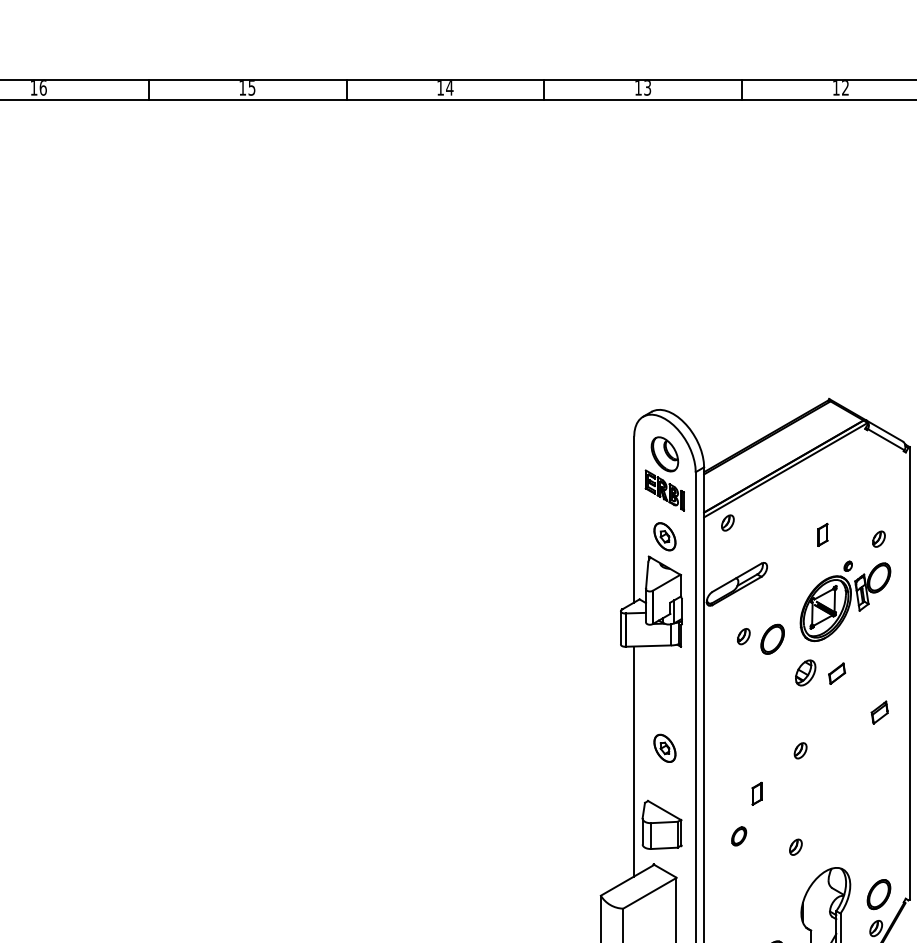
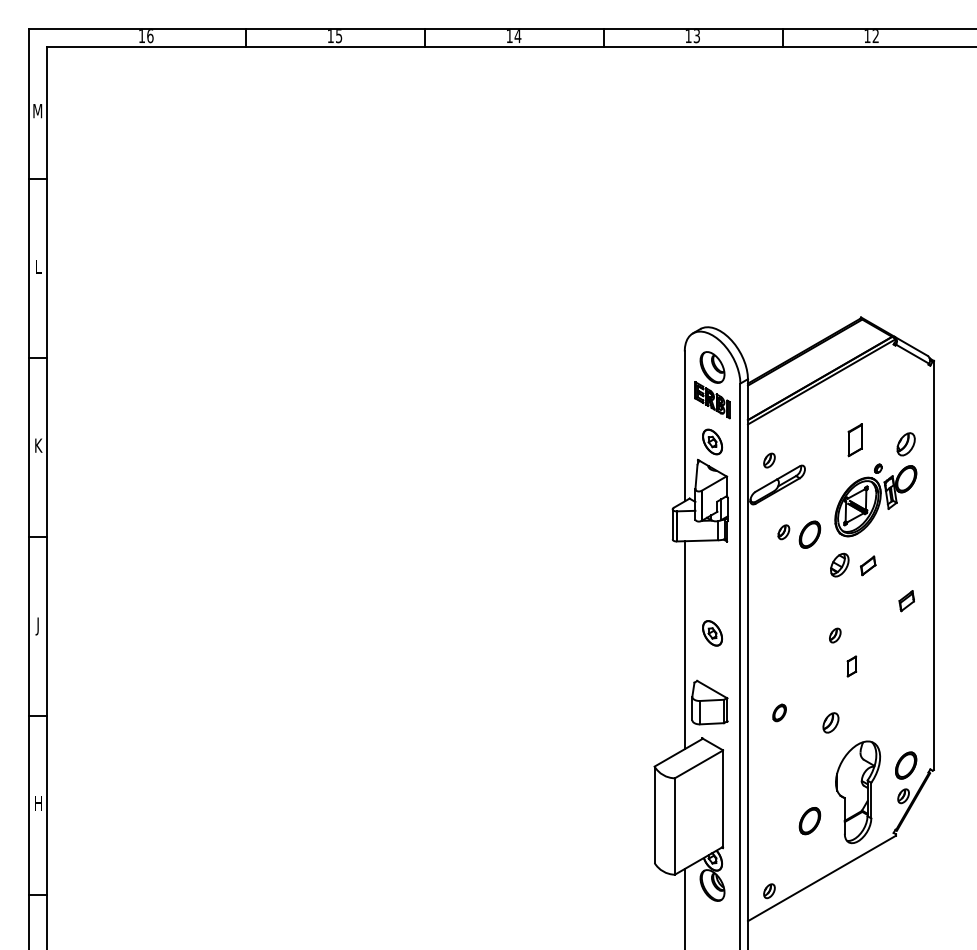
part: (727, 522) -> (769, 460), moved
part: (823, 535) -> (855, 440), size x1.6
part: (878, 538) -> (905, 443), size x1.6
part: (756, 793) -> (851, 666), moved
part: (795, 846) -> (830, 722), size x1.4

